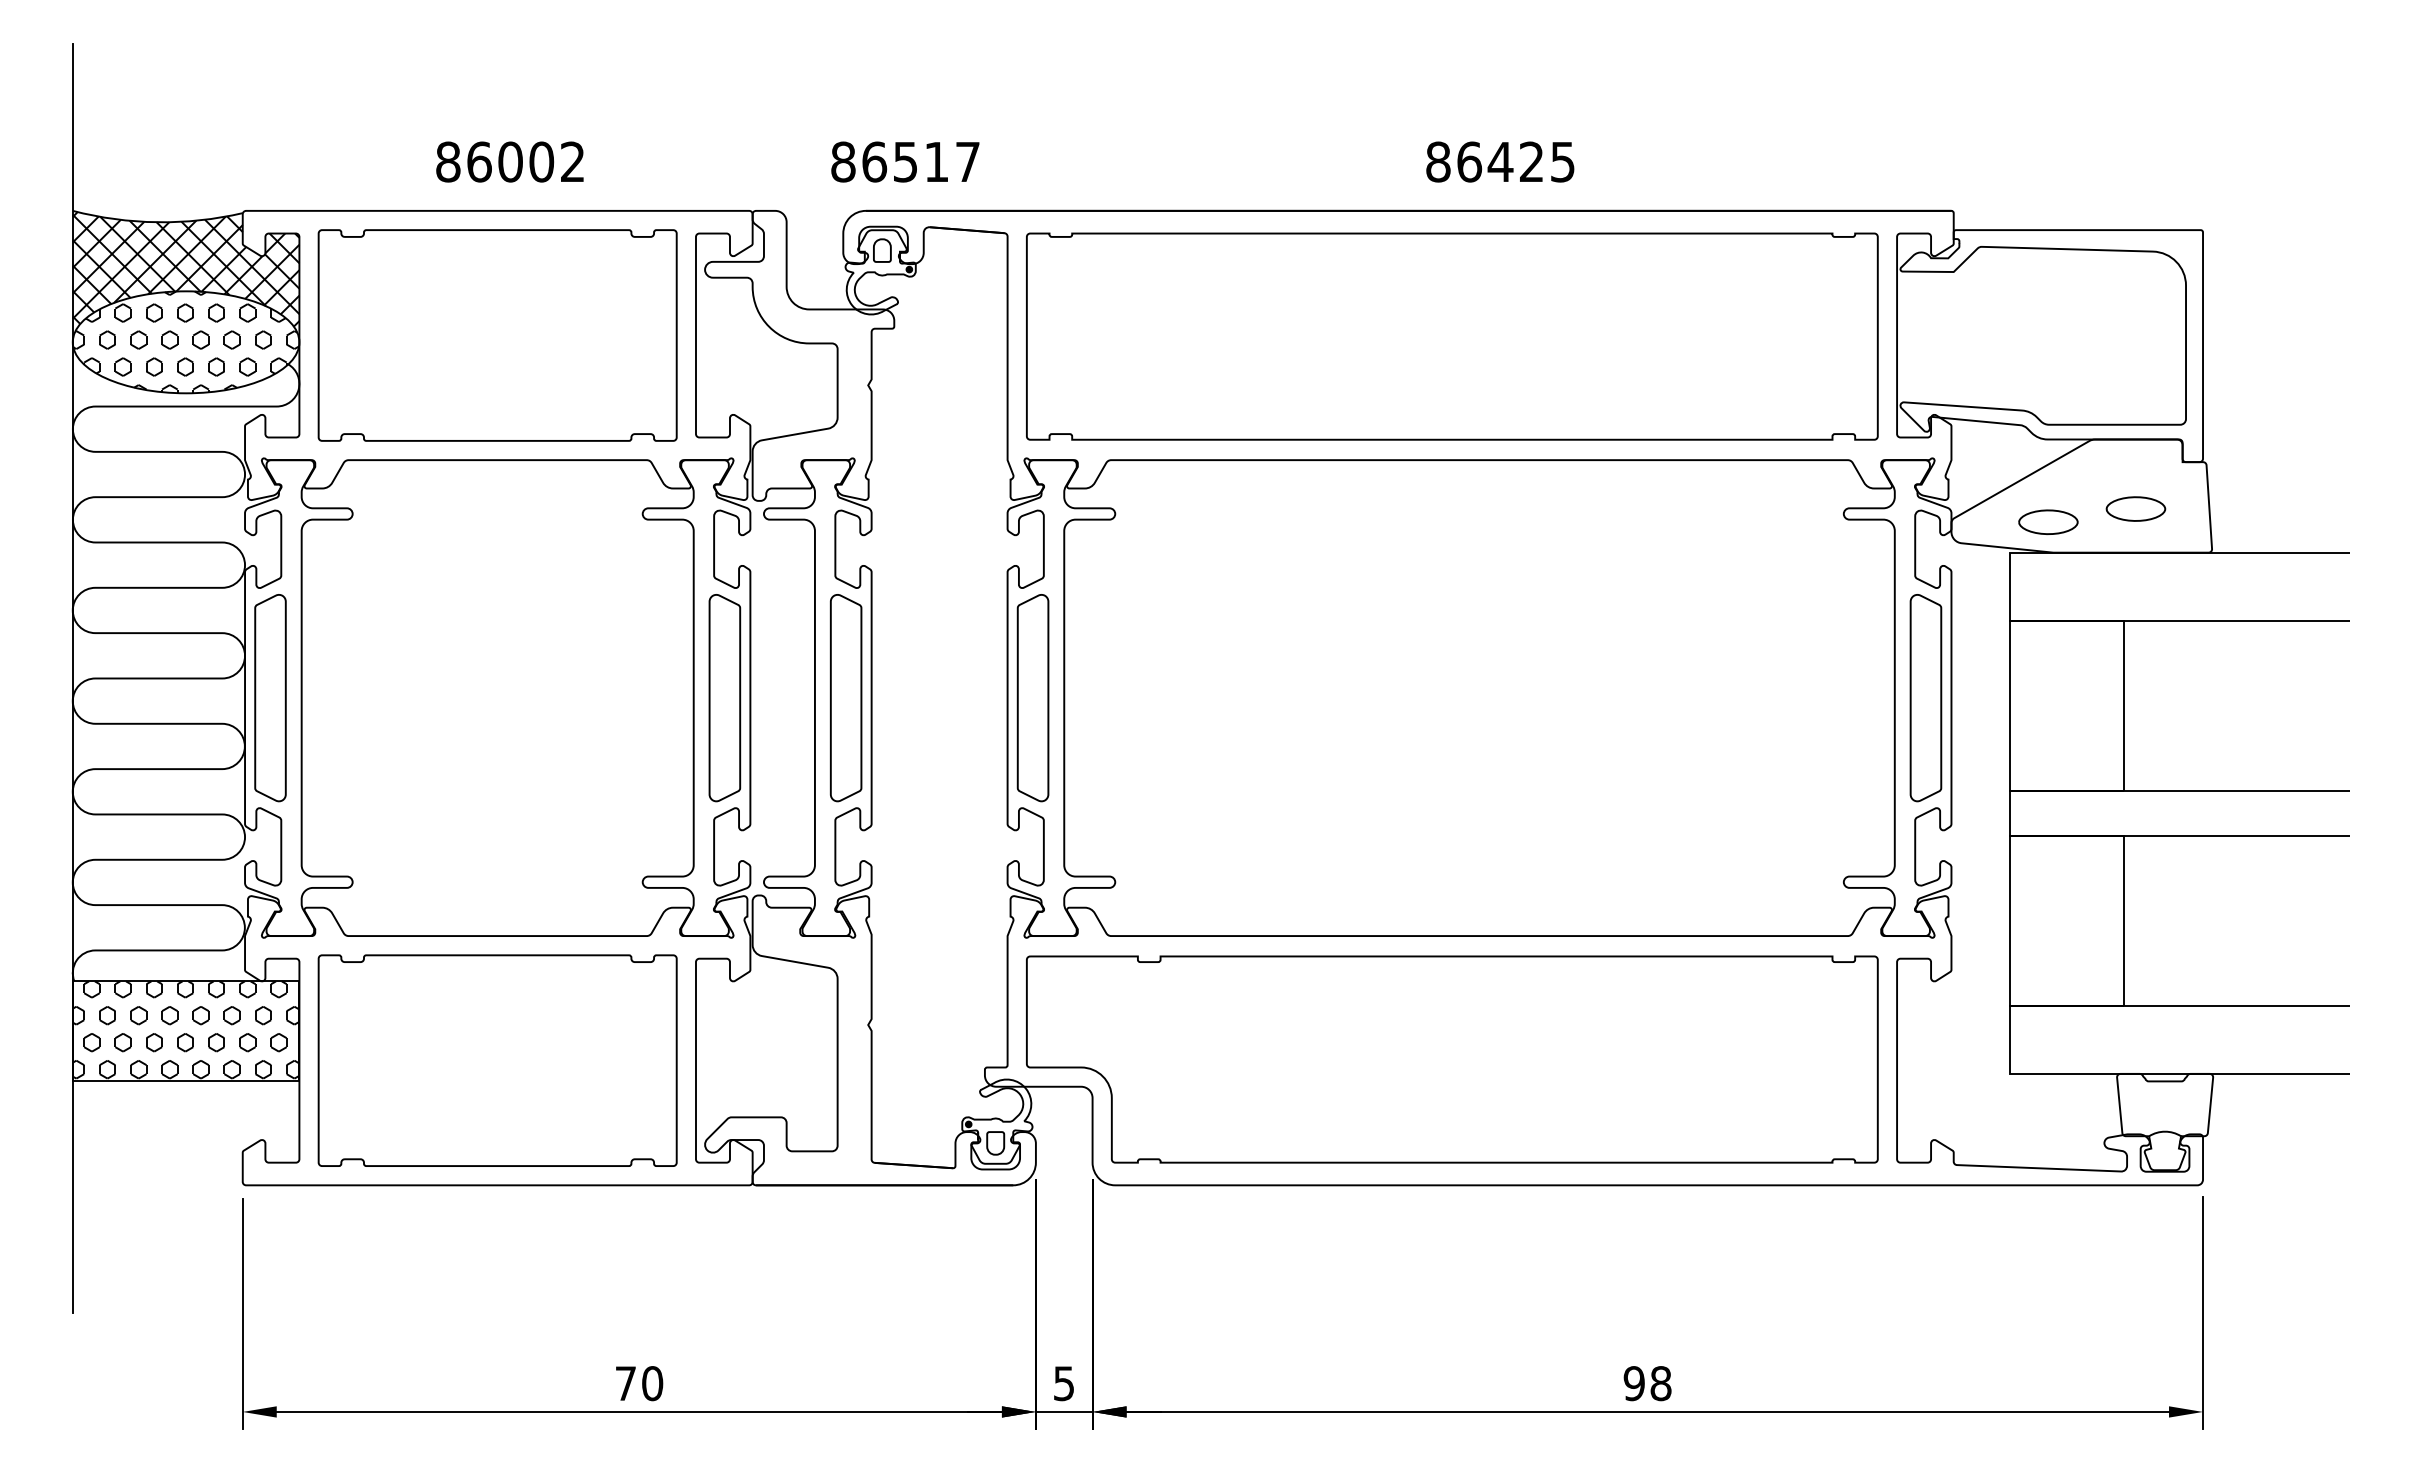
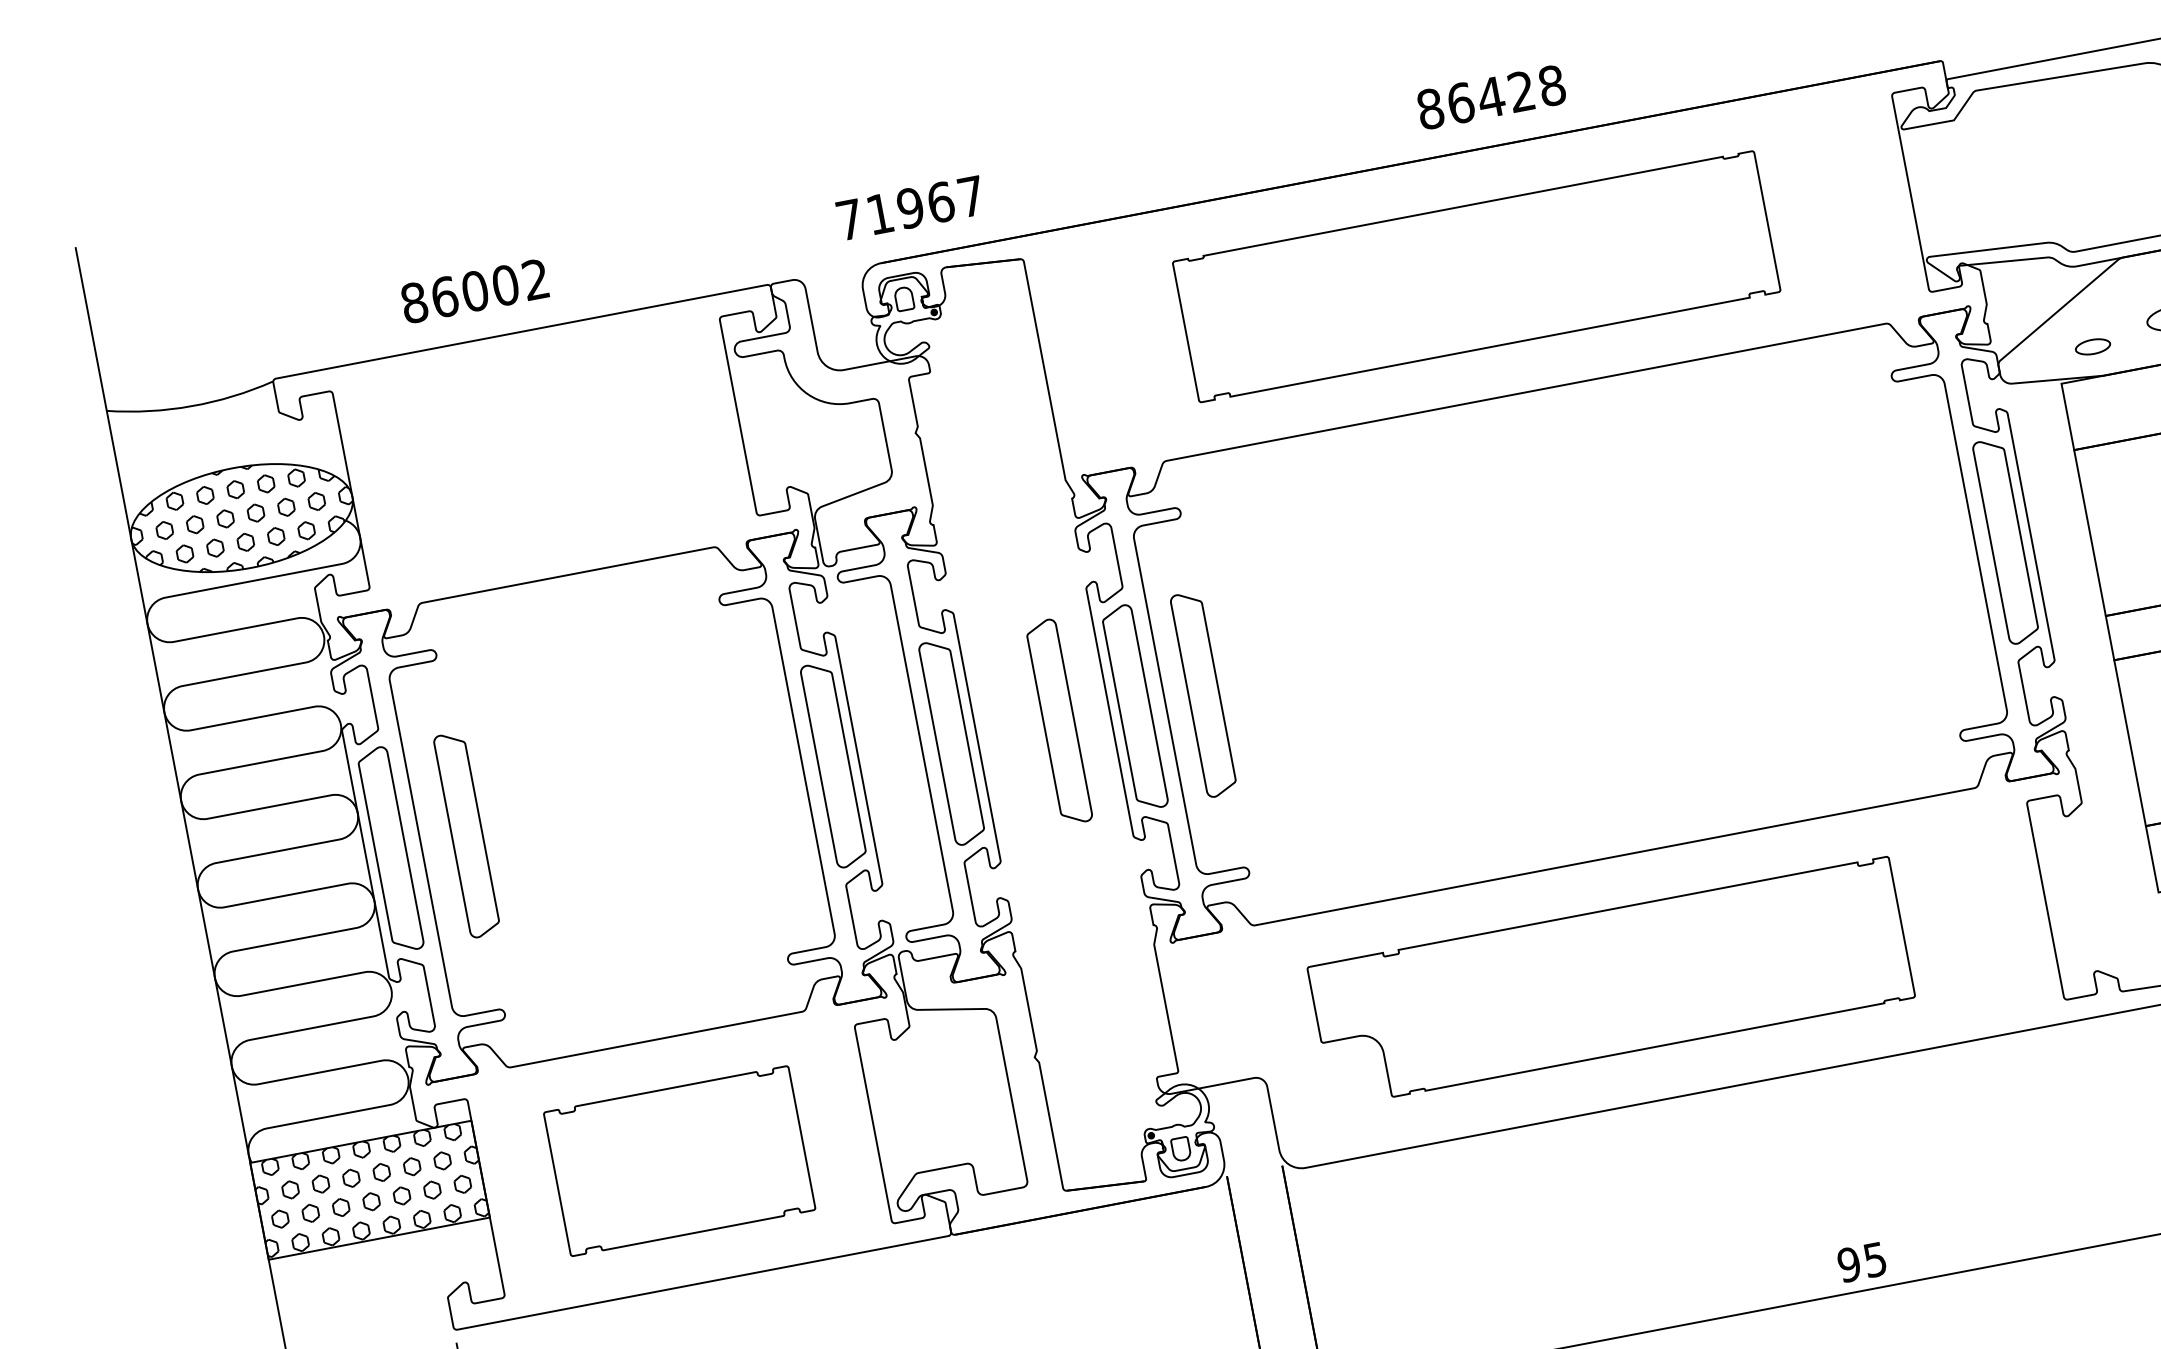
text: (509, 161) -> (474, 290), moved
text: (890, 161) -> (895, 210), 86517 -> 71967
text: (1562, 161) -> (1551, 85), 86425 -> 86428
hatch: (185, 276) -> (229, 453), removed
part: (497, 335) -> (544, 453), removed
part: (1452, 336) -> (1476, 276), size x0.7
part: (2048, 521) -> (2092, 346), size x0.6
curve: (334, 698) -> (453, 838), added
curve: (941, 698) -> (1045, 725), added
curve: (1089, 698) -> (1189, 697), added
part: (1452, 1059) -> (1611, 982), size x0.7
part: (497, 1060) -> (679, 1161), size x0.7
text: (1660, 1383) -> (1874, 1259), 98 -> 95

